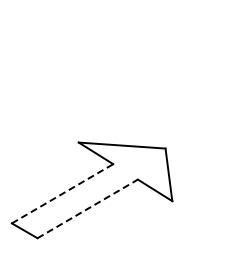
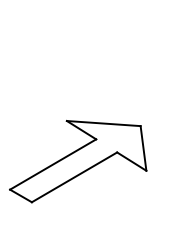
line: (62, 193) -> (53, 164), dashed -> solid
line: (88, 208) -> (75, 177), dashed -> solid

